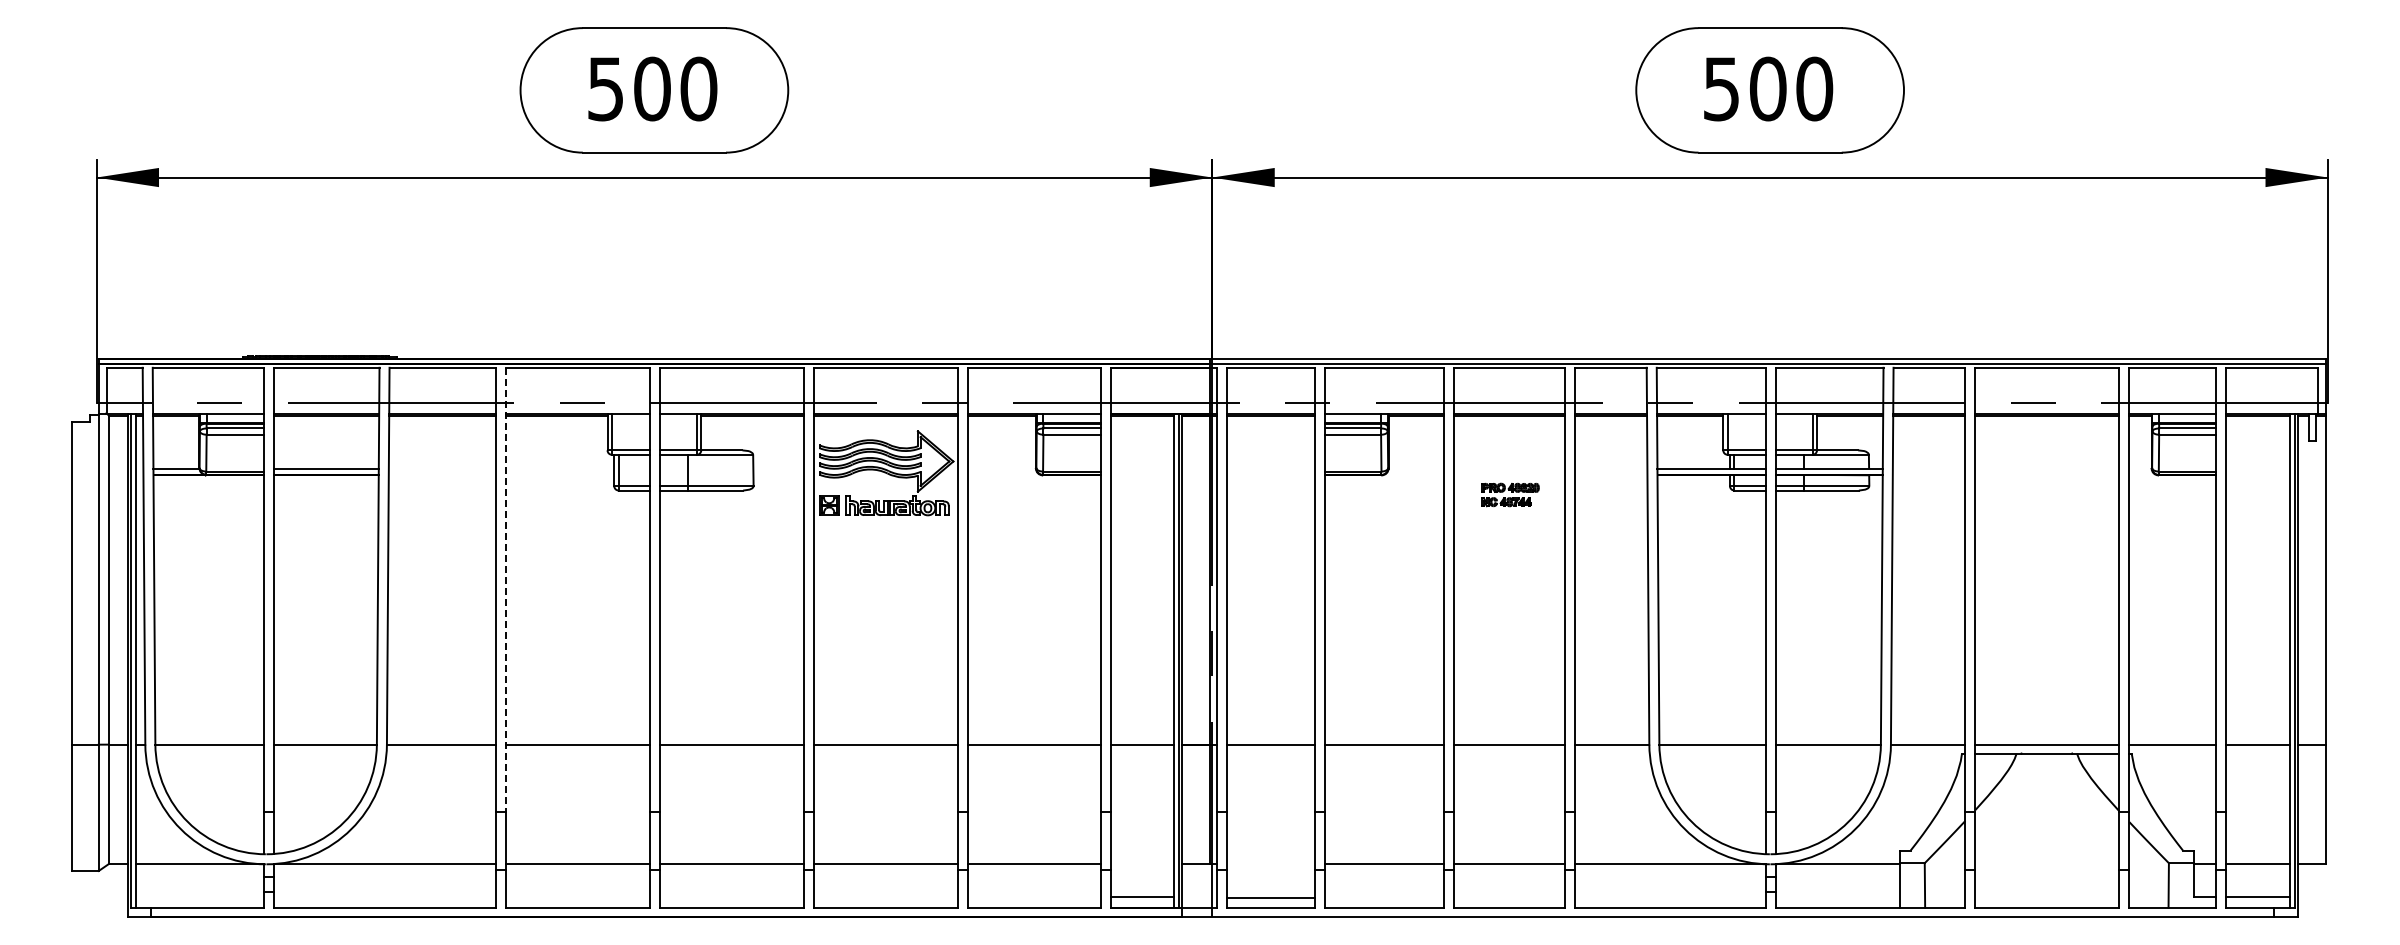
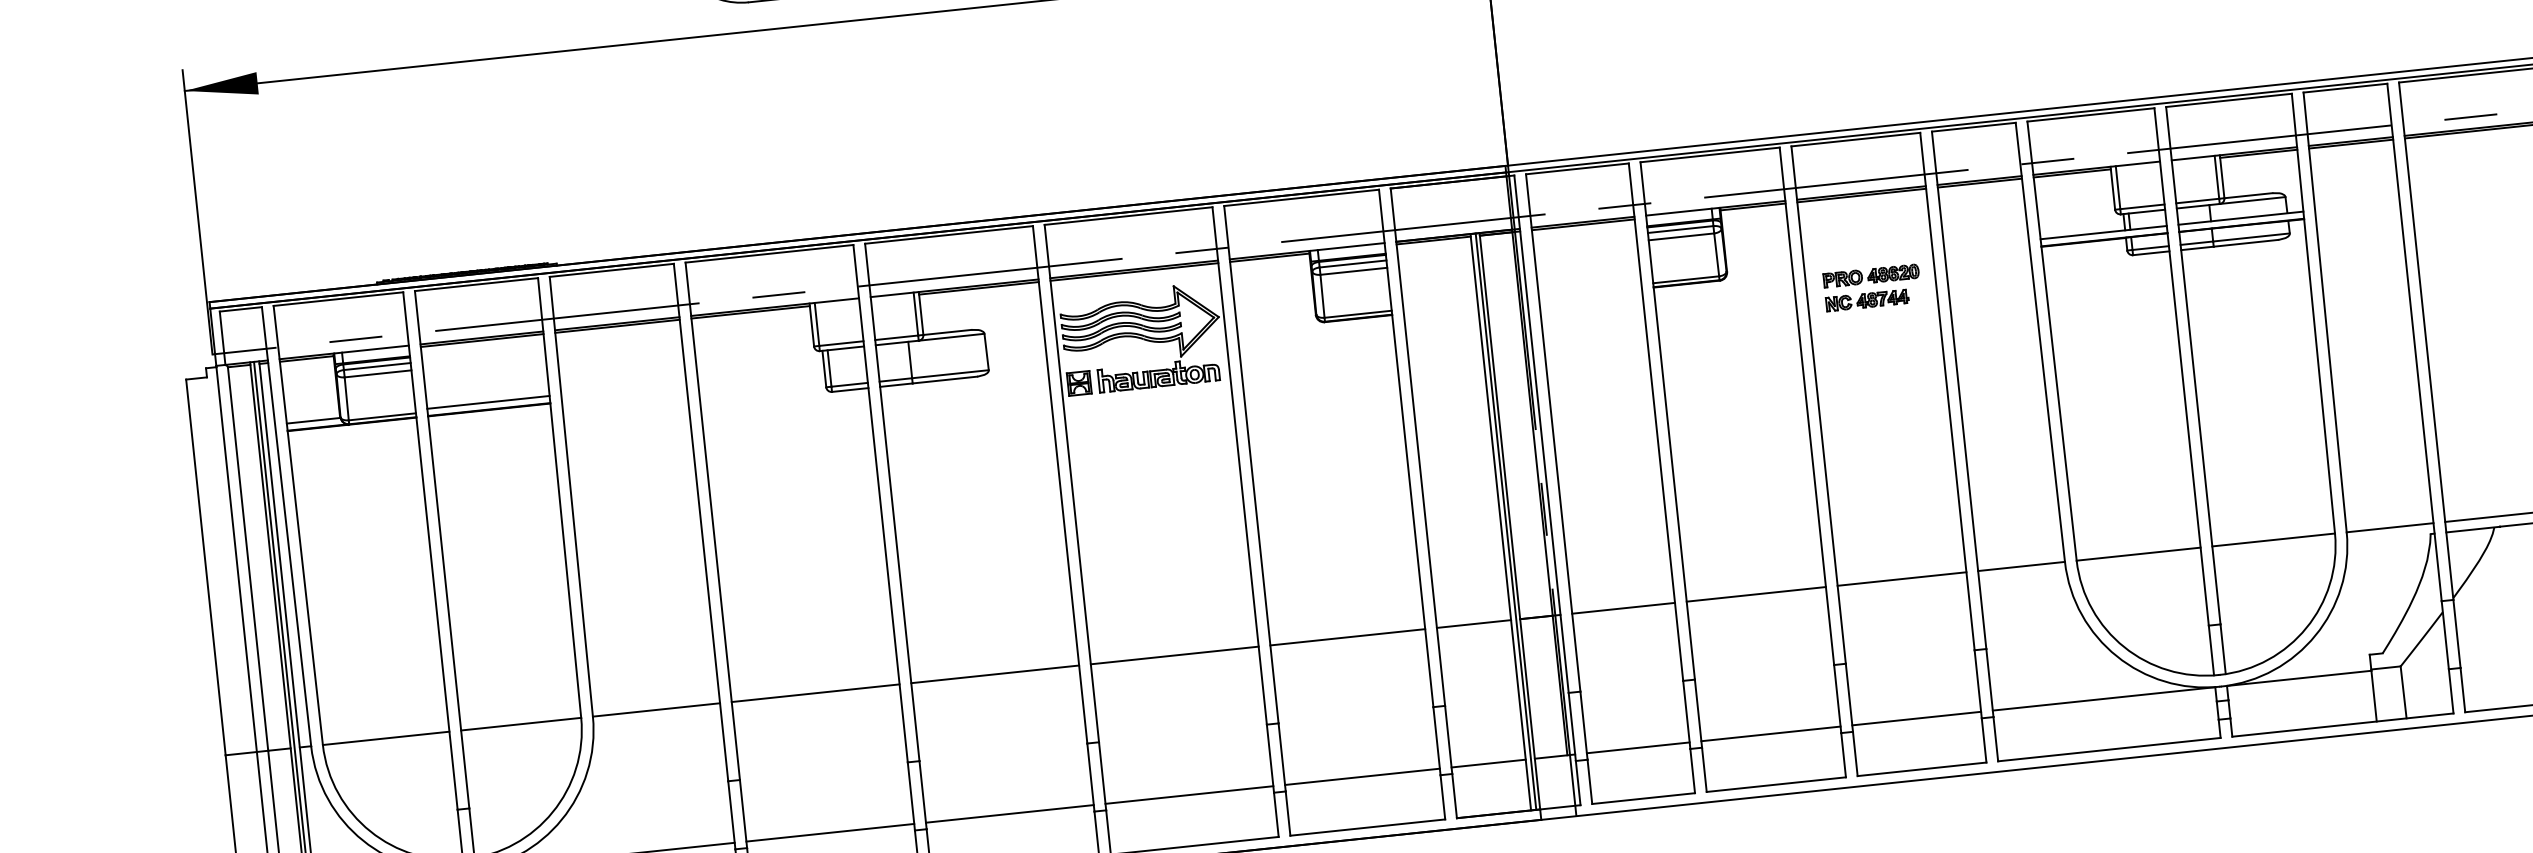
part: (1510, 494) -> (1872, 287), size x1.43
line: (506, 589) -> (713, 521), dashed -> solid
line: (1142, 897) -> (1488, 763), moved
line: (1270, 898) -> (1637, 748), moved

